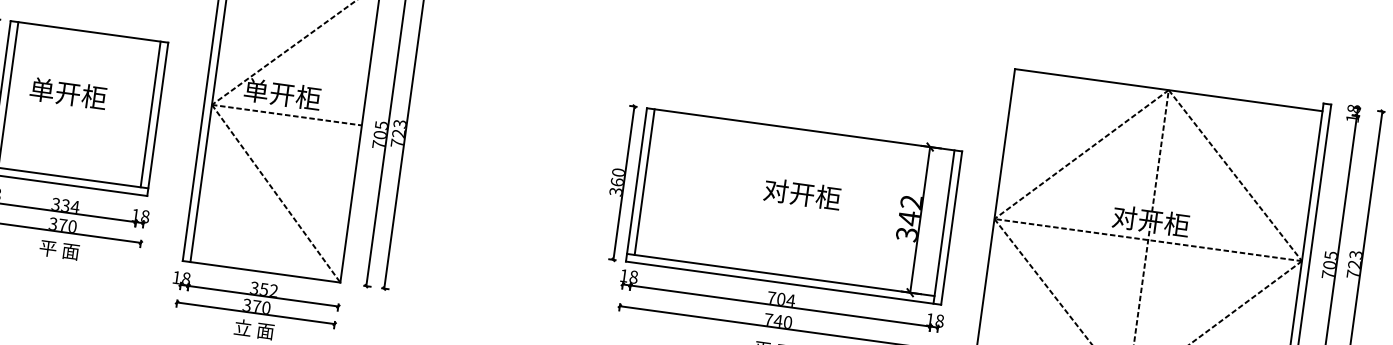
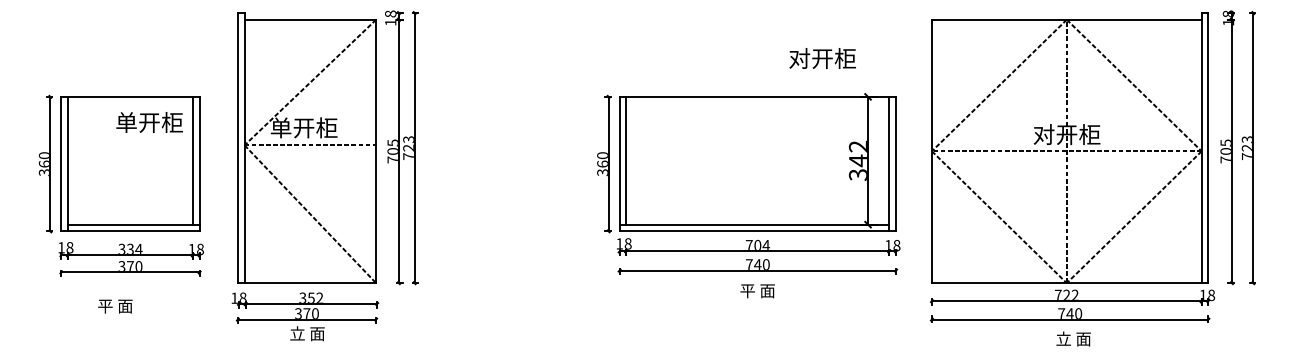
text: (68, 93) -> (149, 122), moved
text: (802, 194) -> (822, 58), moved
text: (59, 250) -> (115, 306), moved

